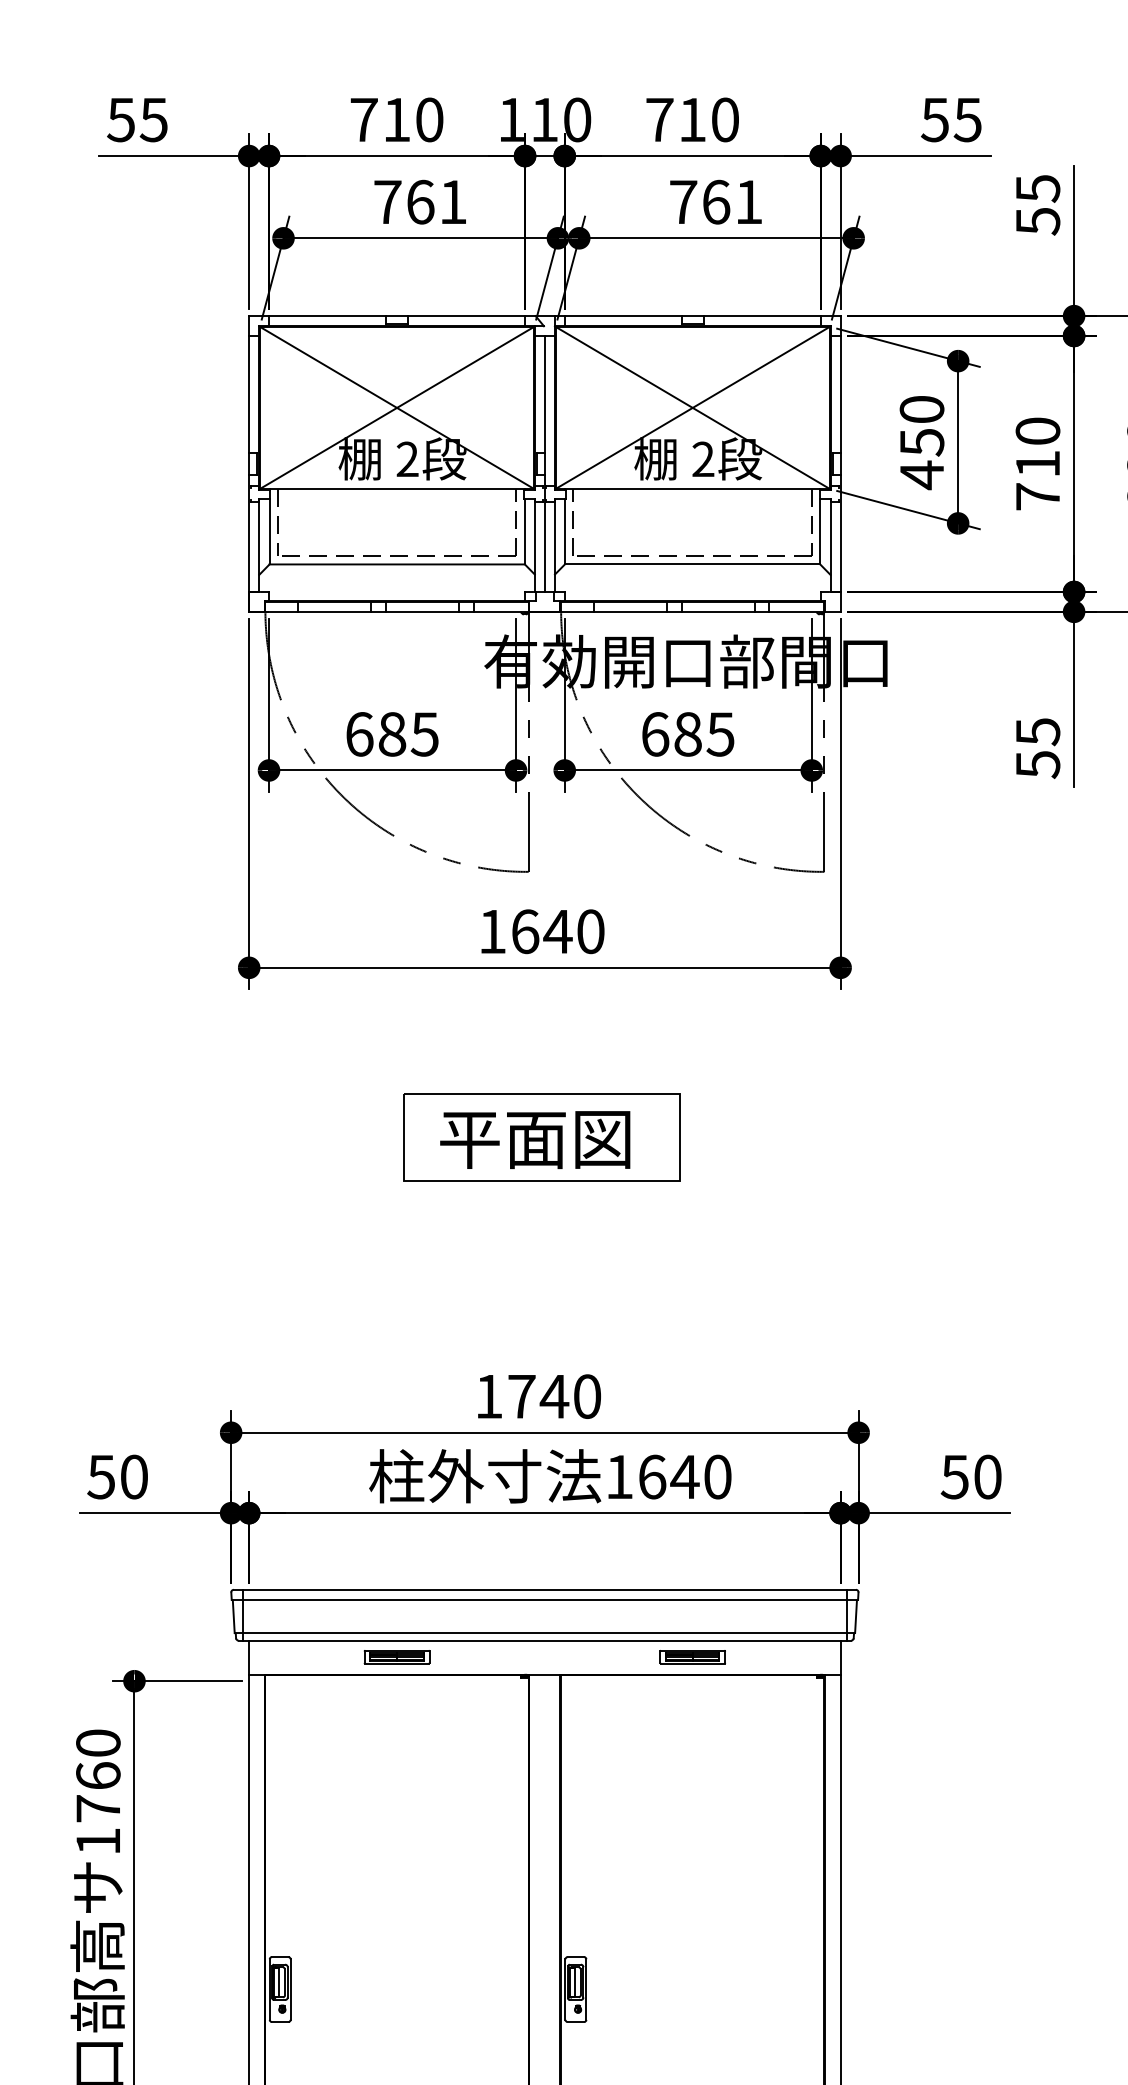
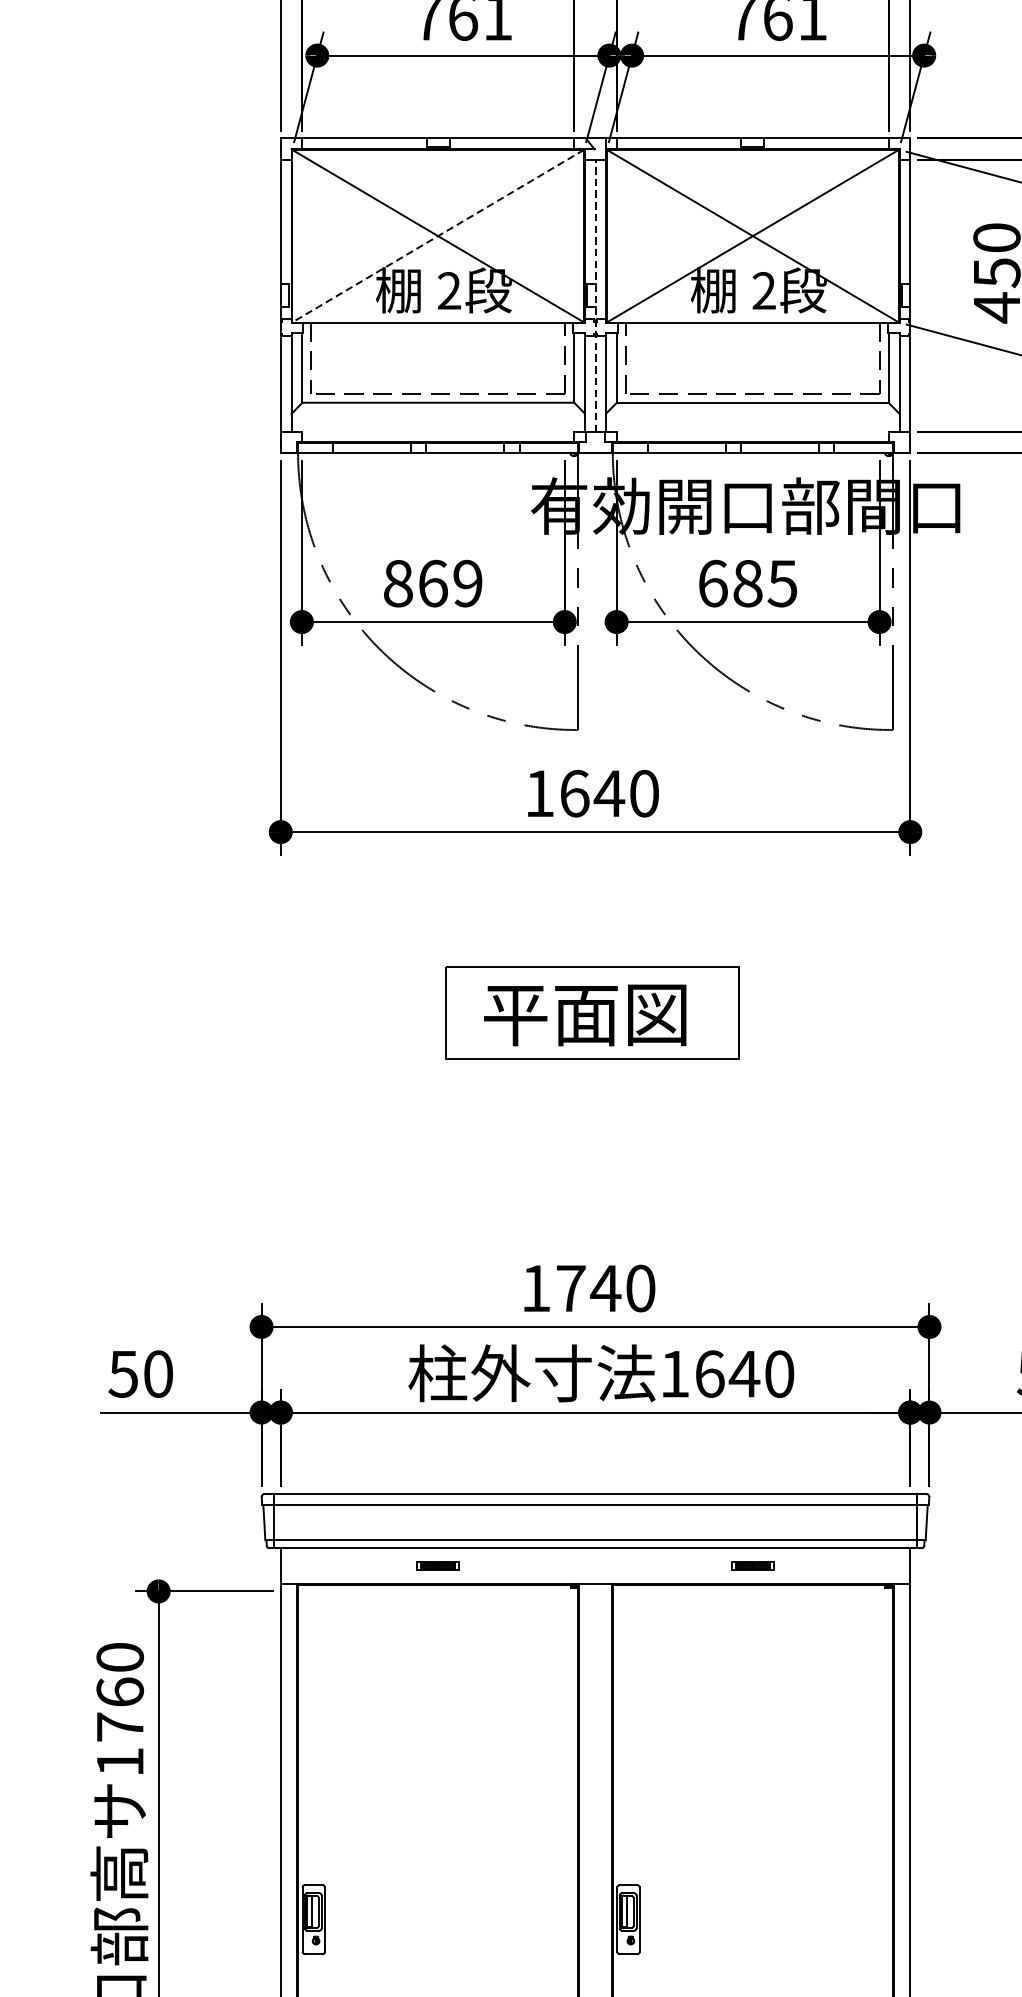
line: (396, 408) -> (437, 236), solid -> dashed
line: (544, 463) -> (595, 295), solid -> dashed
text: (392, 734) -> (433, 583), 685 -> 869
part: (396, 1657) -> (437, 1566), size x0.6
part: (692, 1657) -> (752, 1566), size x0.6

